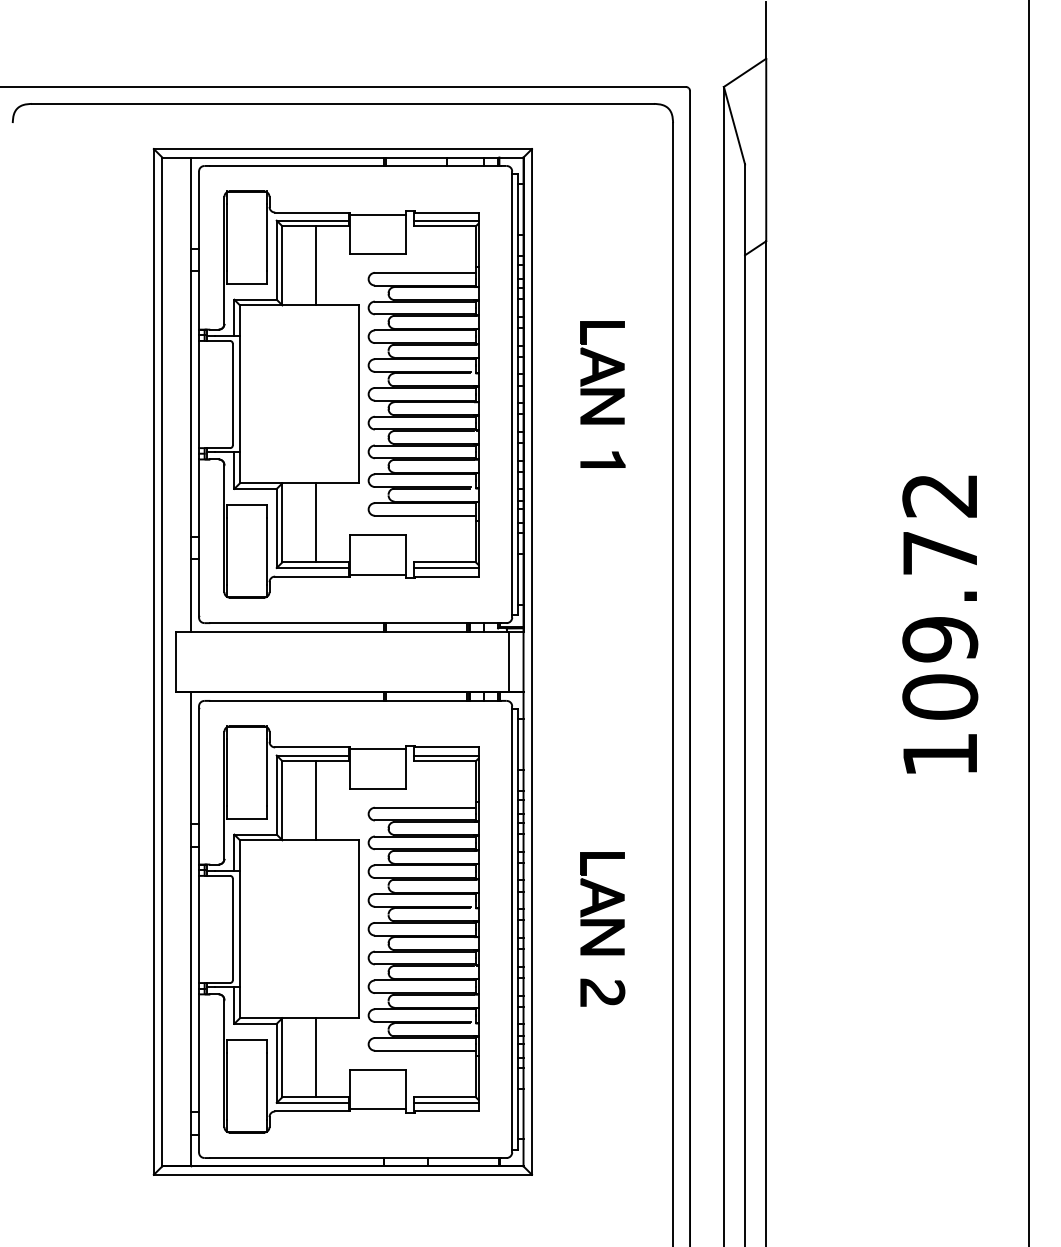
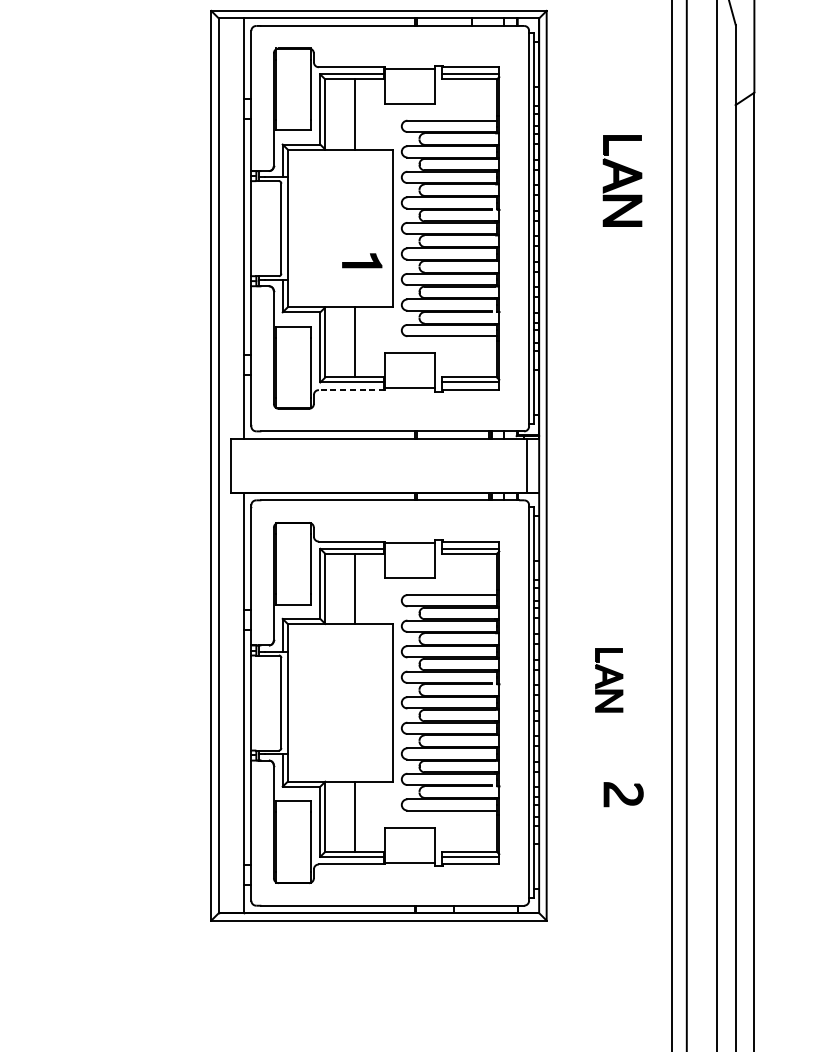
part: (602, 372) -> (622, 180), moved
part: (602, 459) -> (361, 260), moved
line: (312, 576) -> (352, 390), solid -> dashed
part: (602, 903) -> (609, 680), size x0.7
part: (602, 992) -> (623, 794), moved

